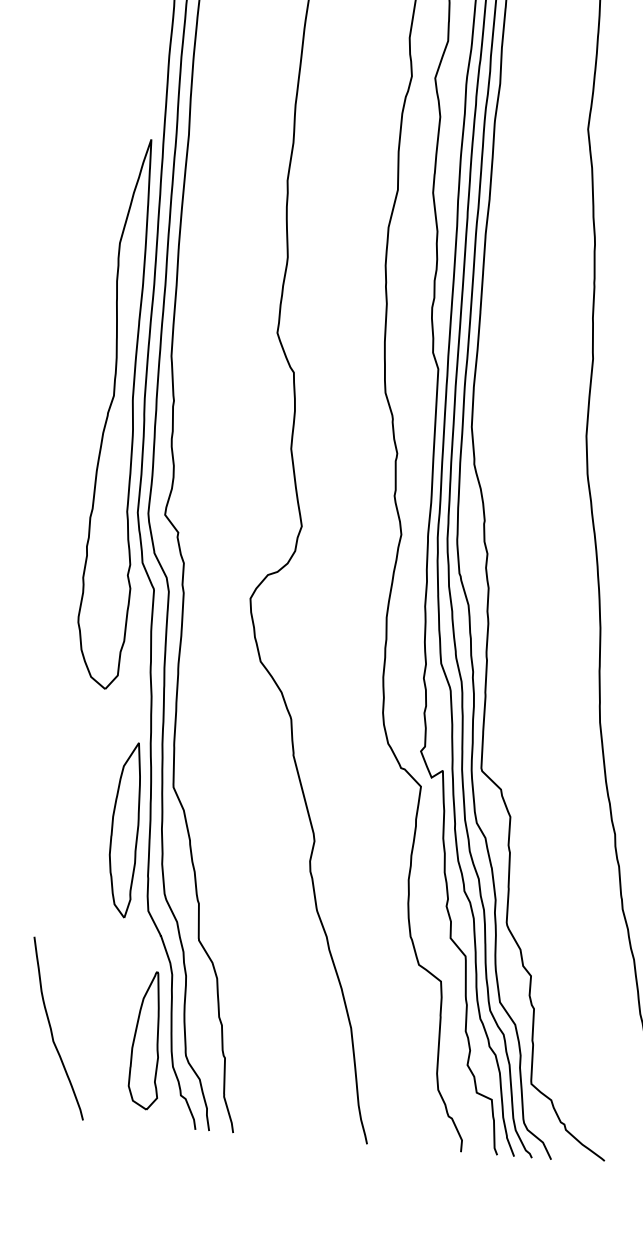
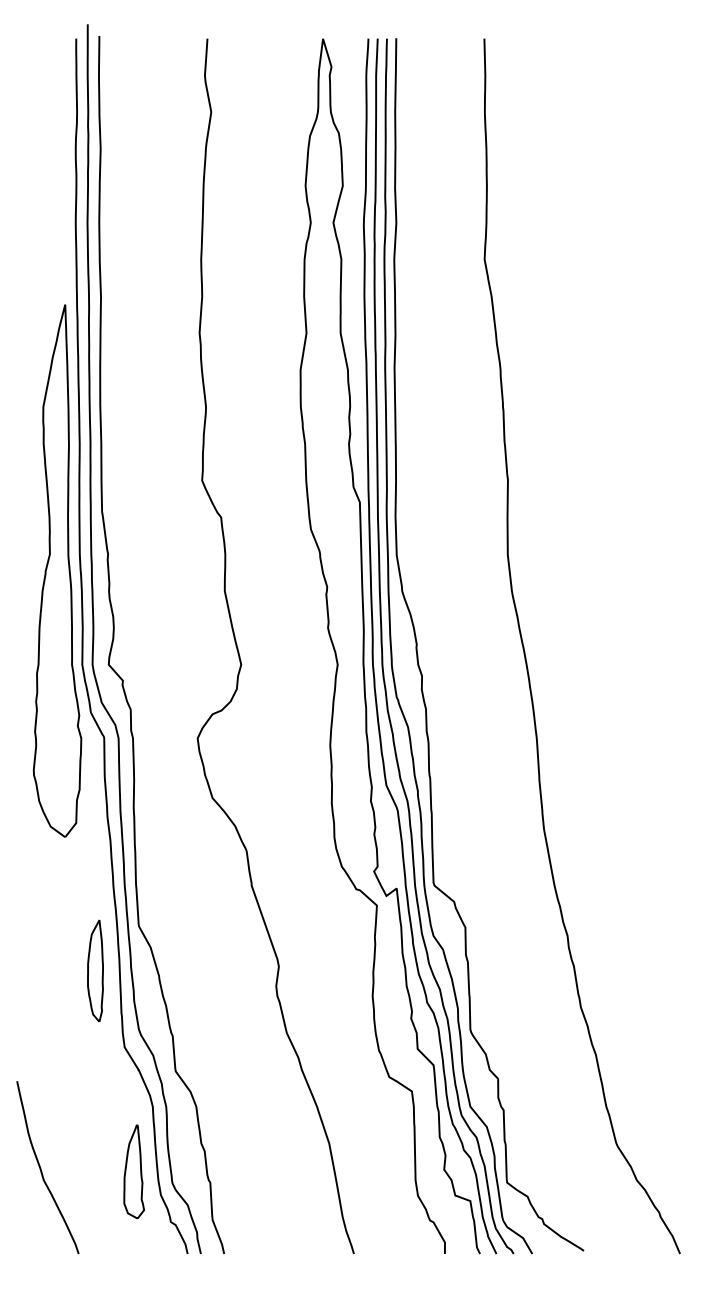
part: (124, 829) -> (95, 970), size x0.6
part: (147, 1040) -> (134, 1171), size x0.7

